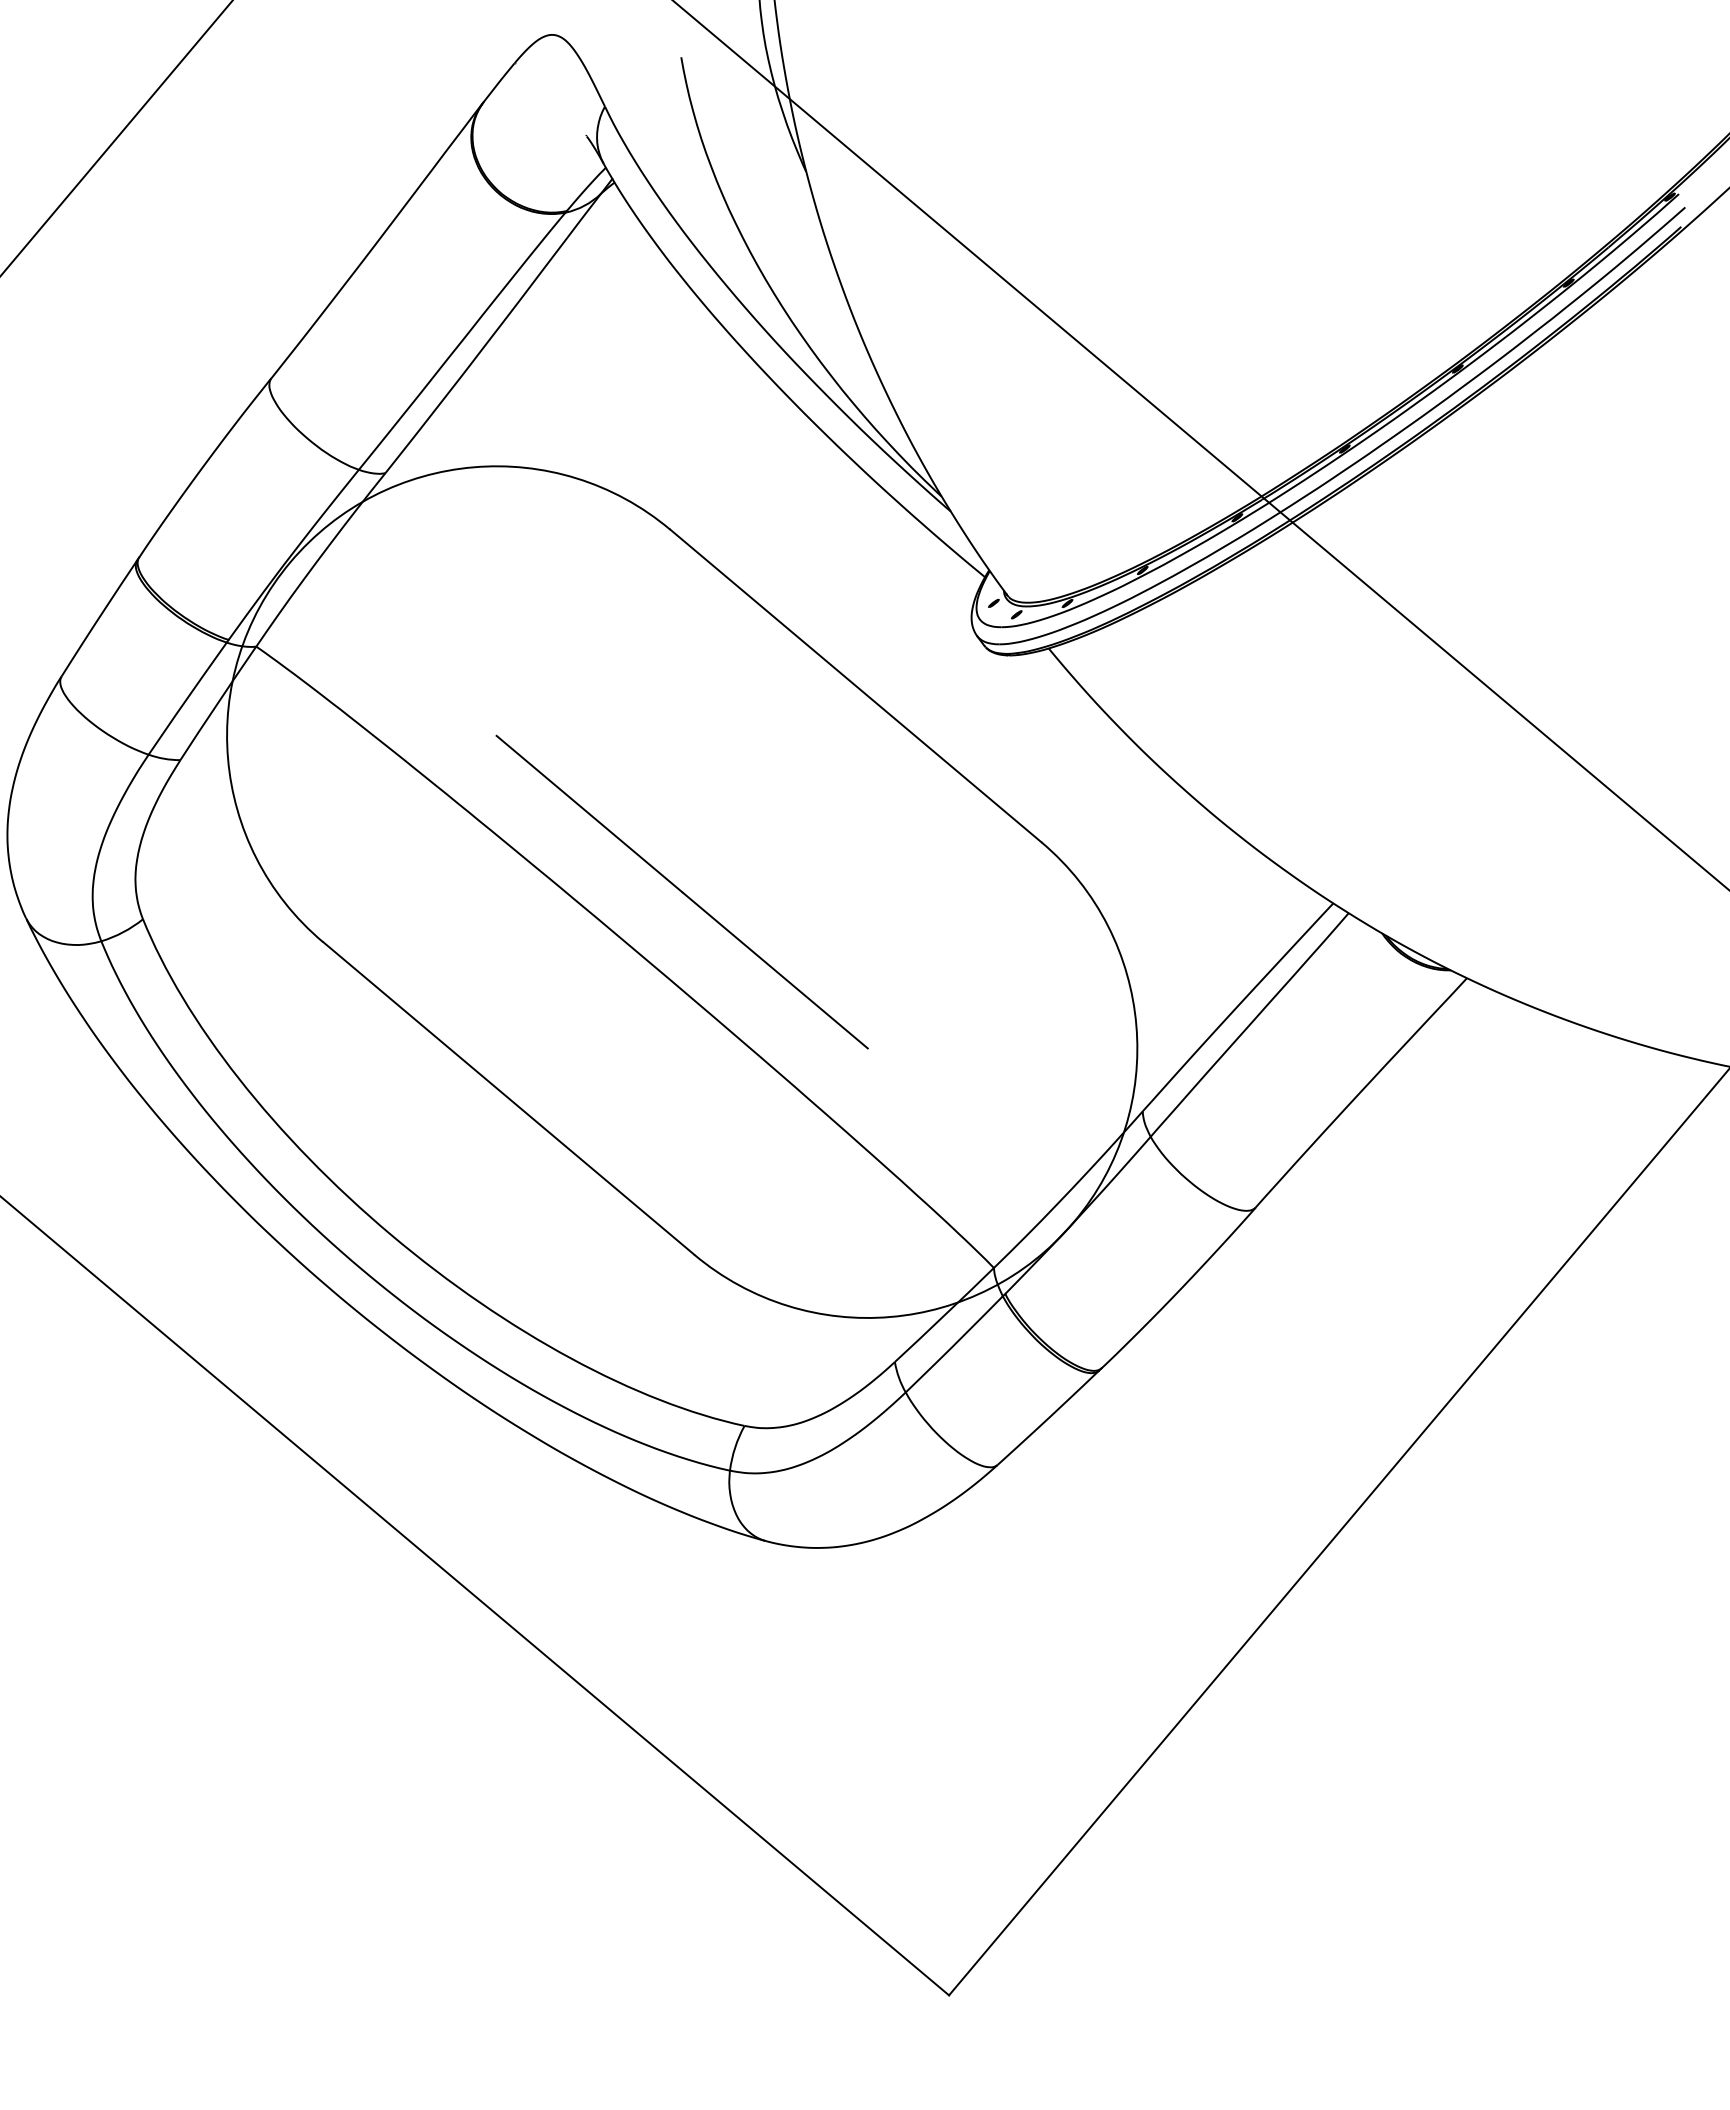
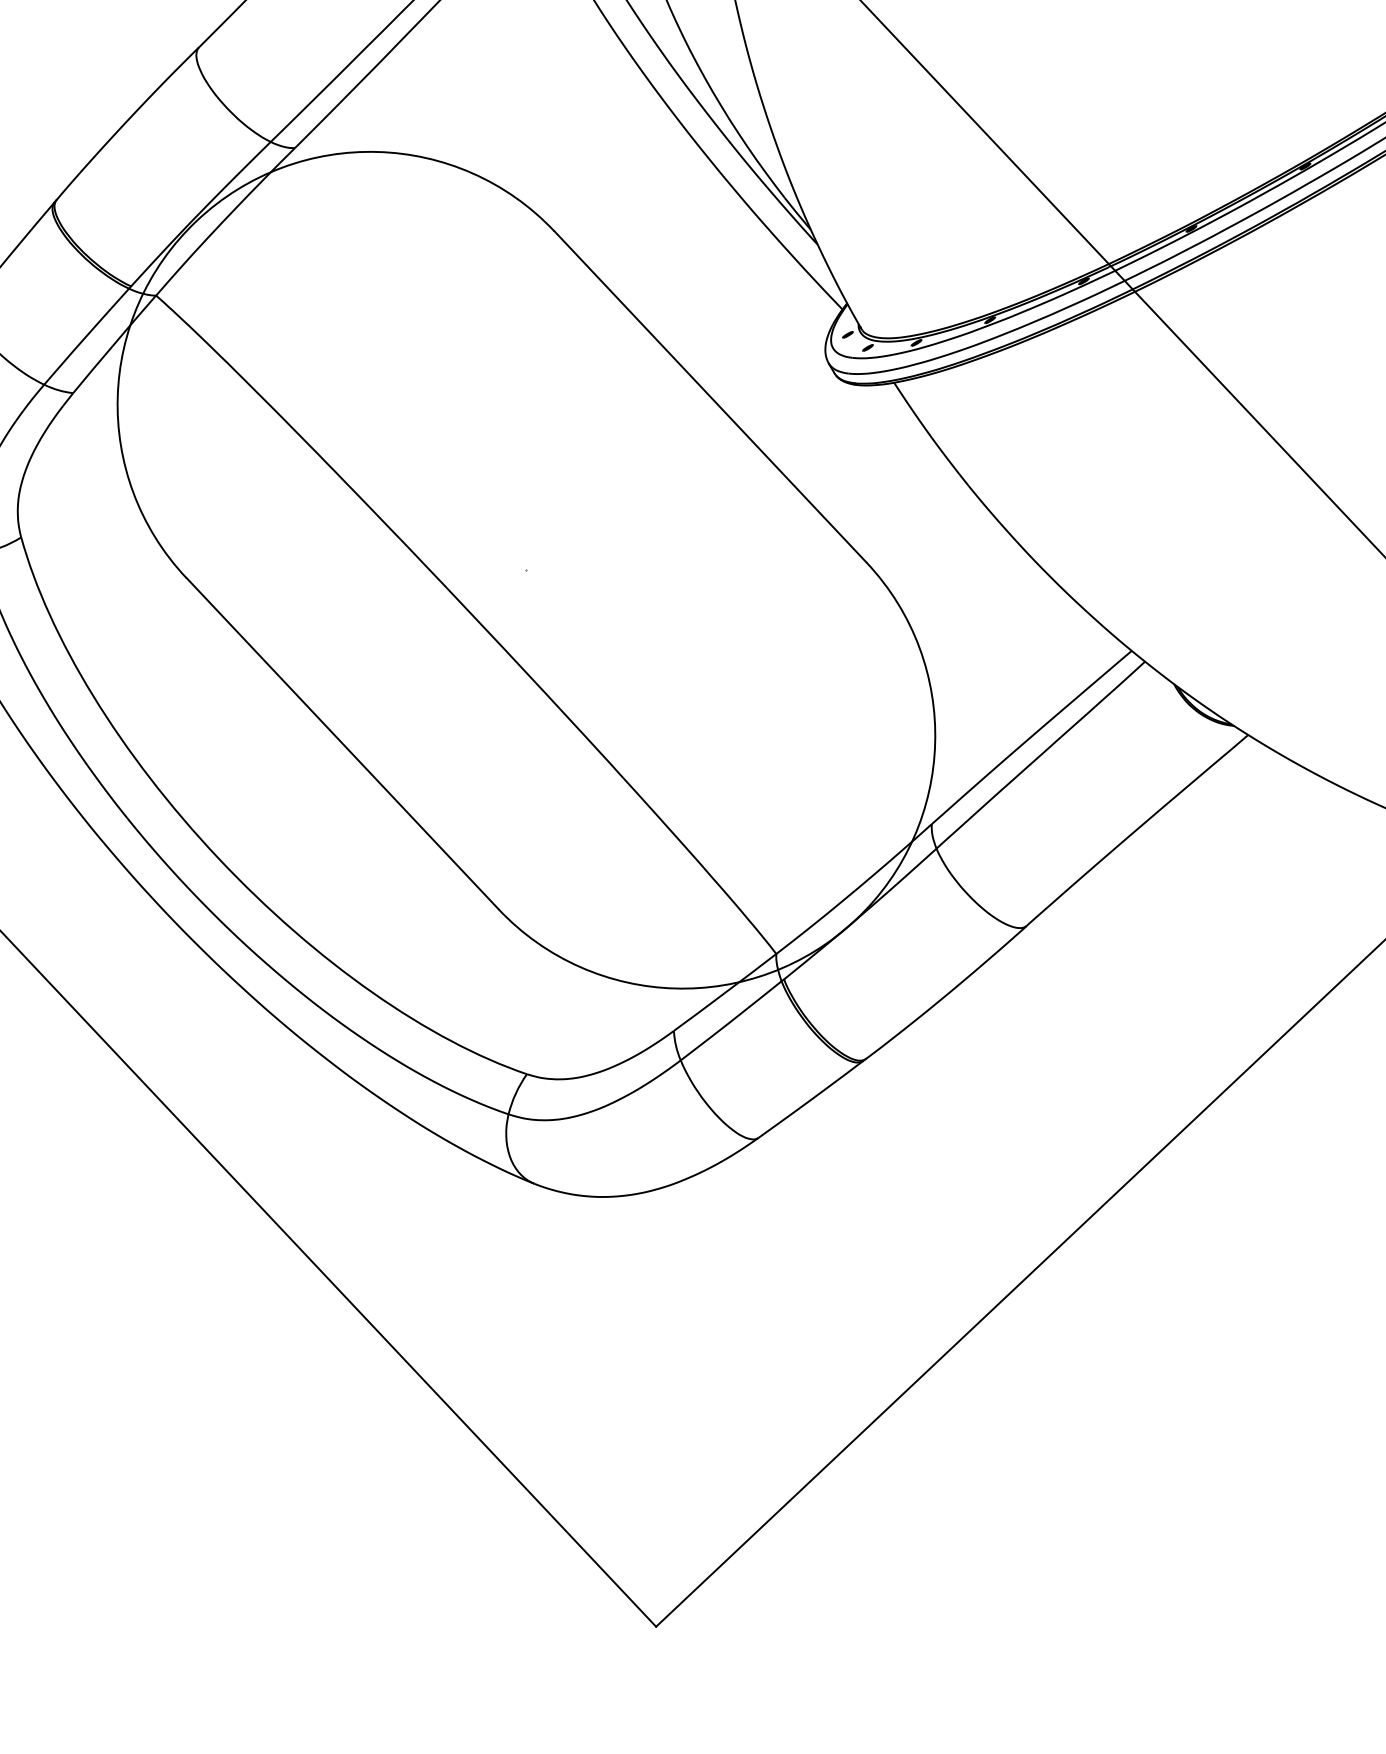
line: (681, 891) -> (525, 569), removed

